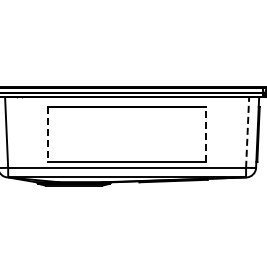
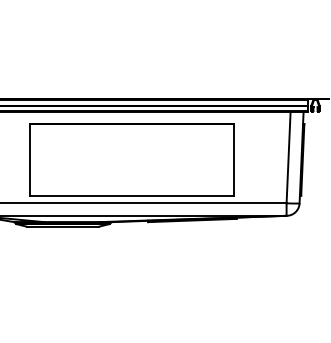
line: (247, 132) -> (288, 157), dashed -> solid
line: (48, 134) -> (29, 159), dashed -> solid
line: (205, 134) -> (233, 159), dashed -> solid

